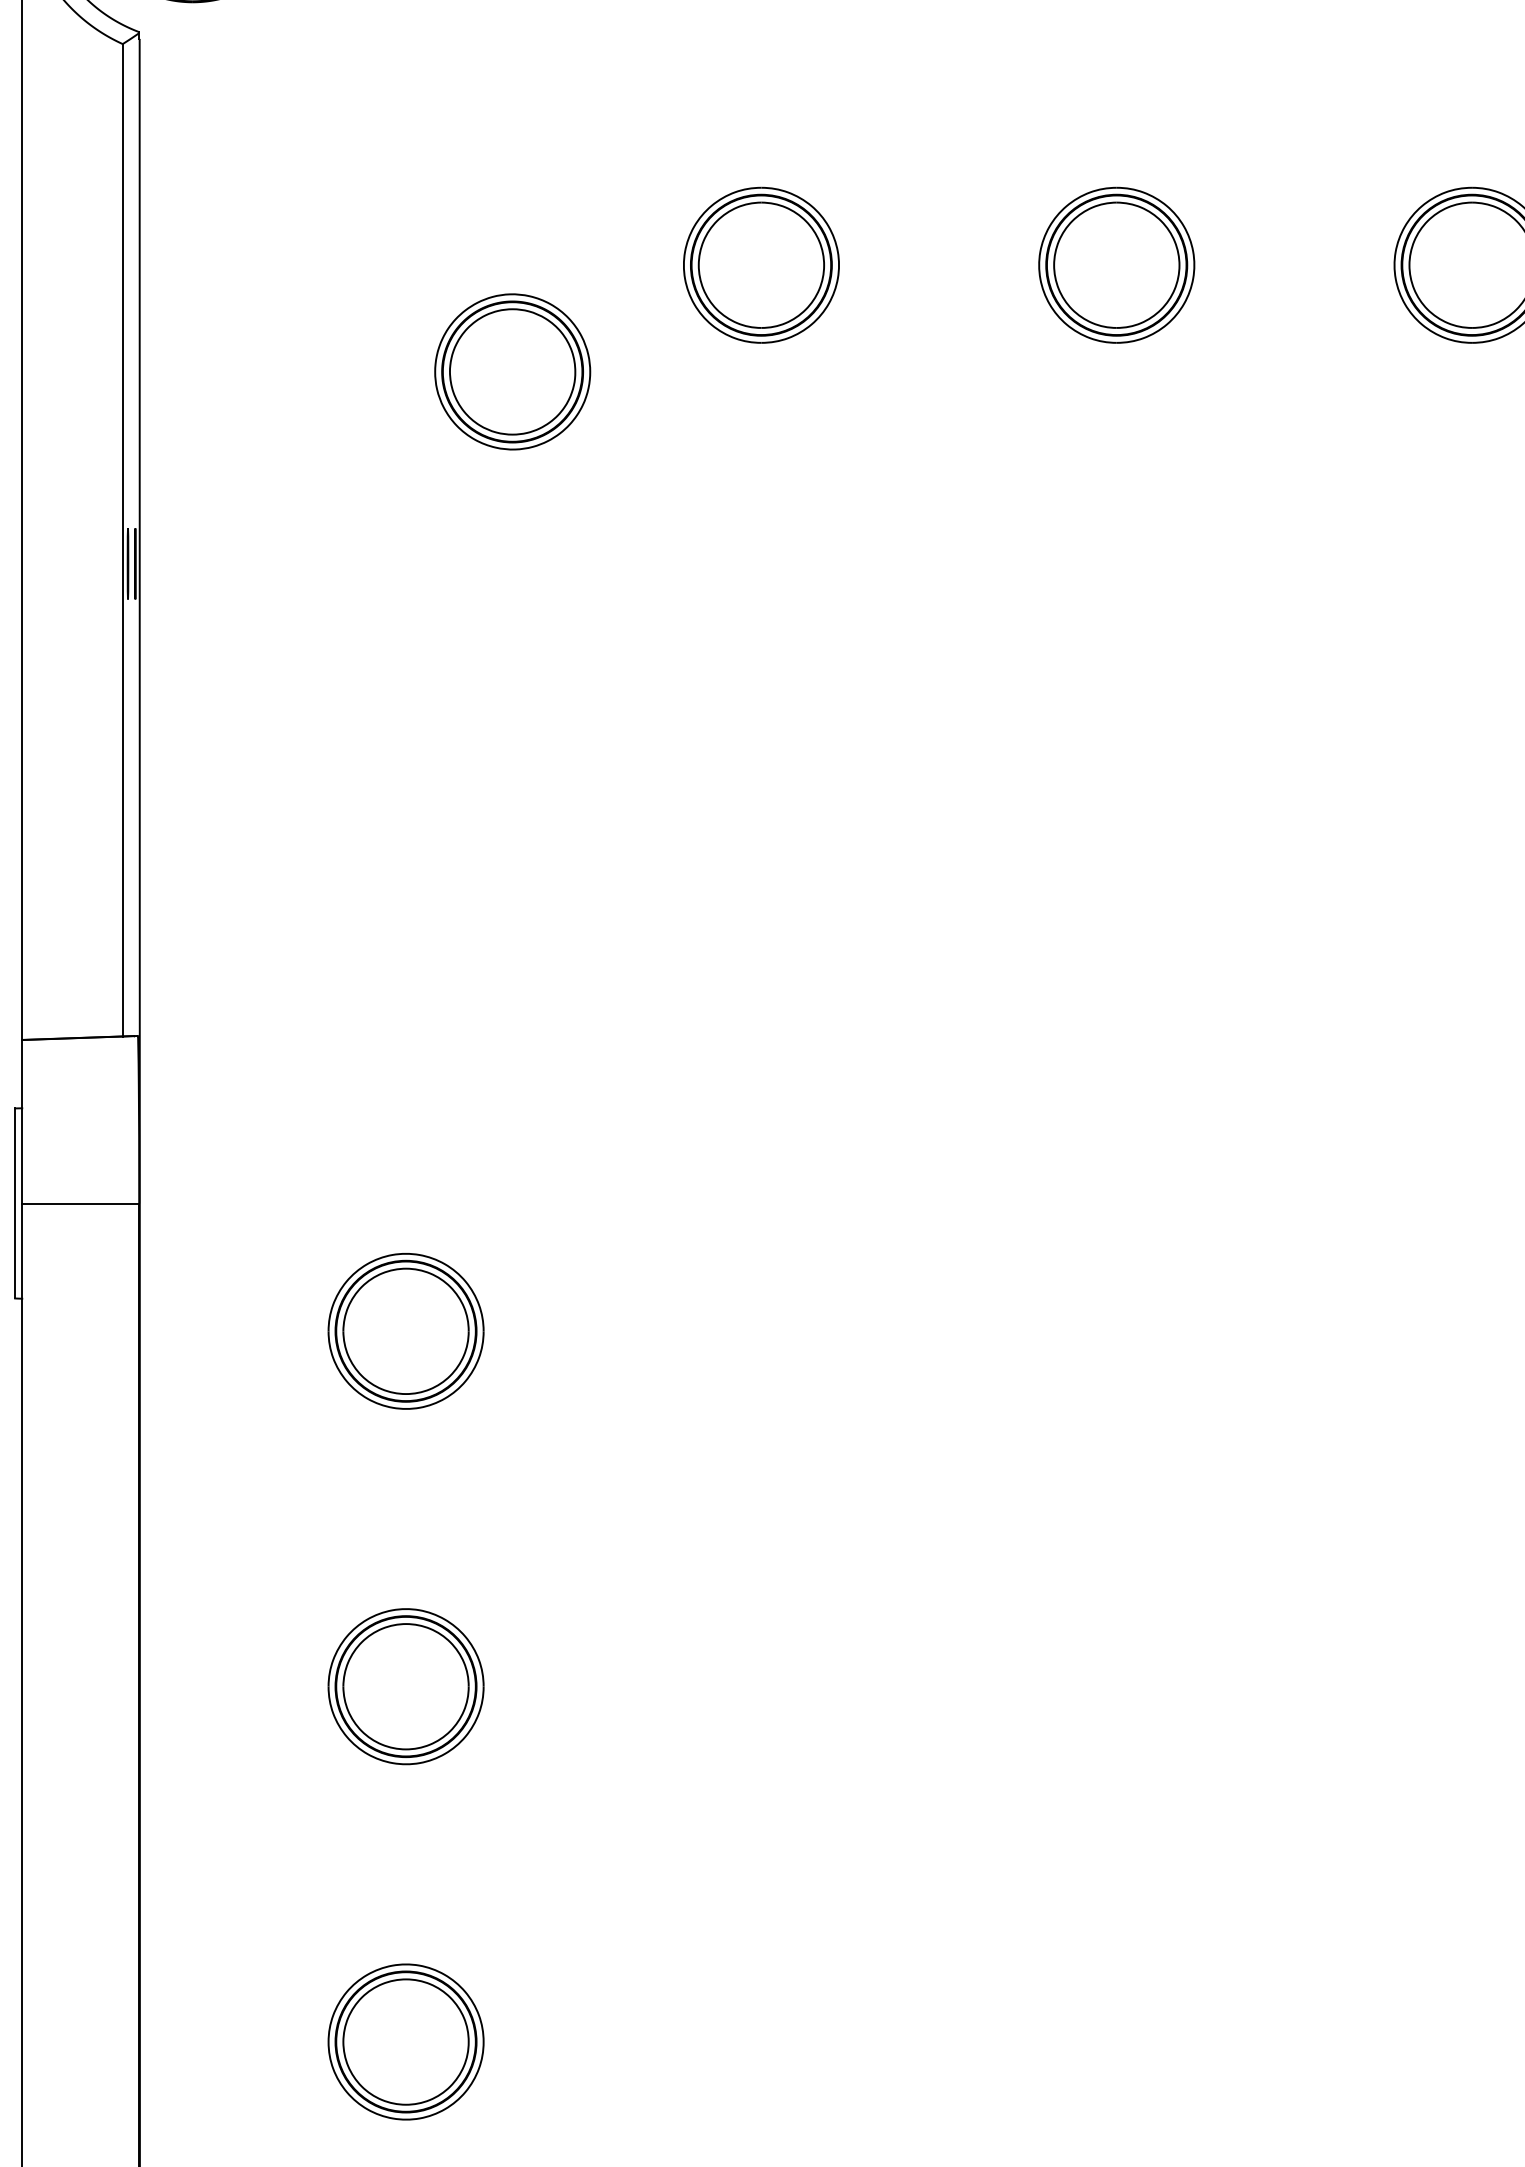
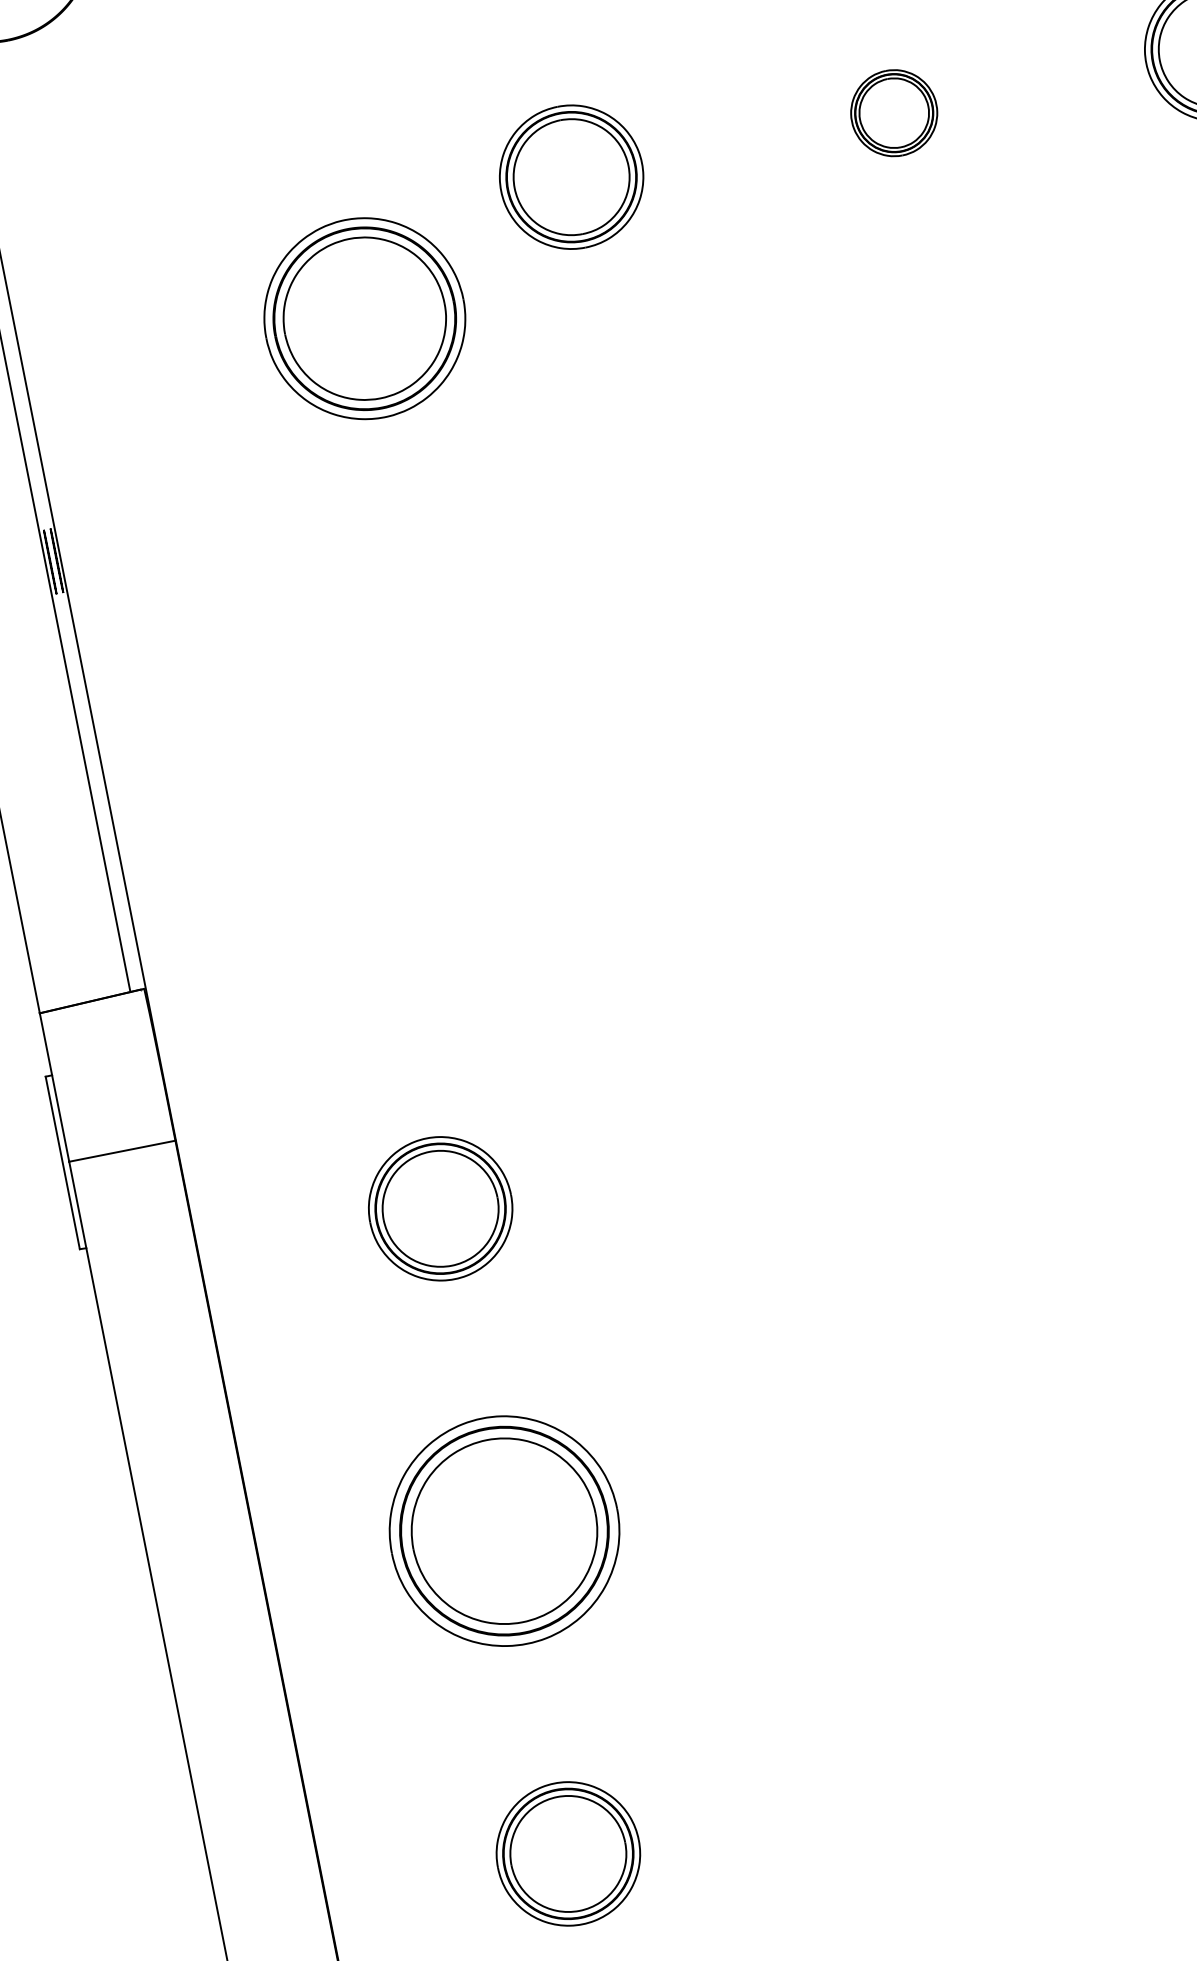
part: (1116, 264) -> (893, 112), size x0.6
part: (512, 371) -> (364, 318), size x1.4
part: (405, 1686) -> (503, 1531), size x1.6

